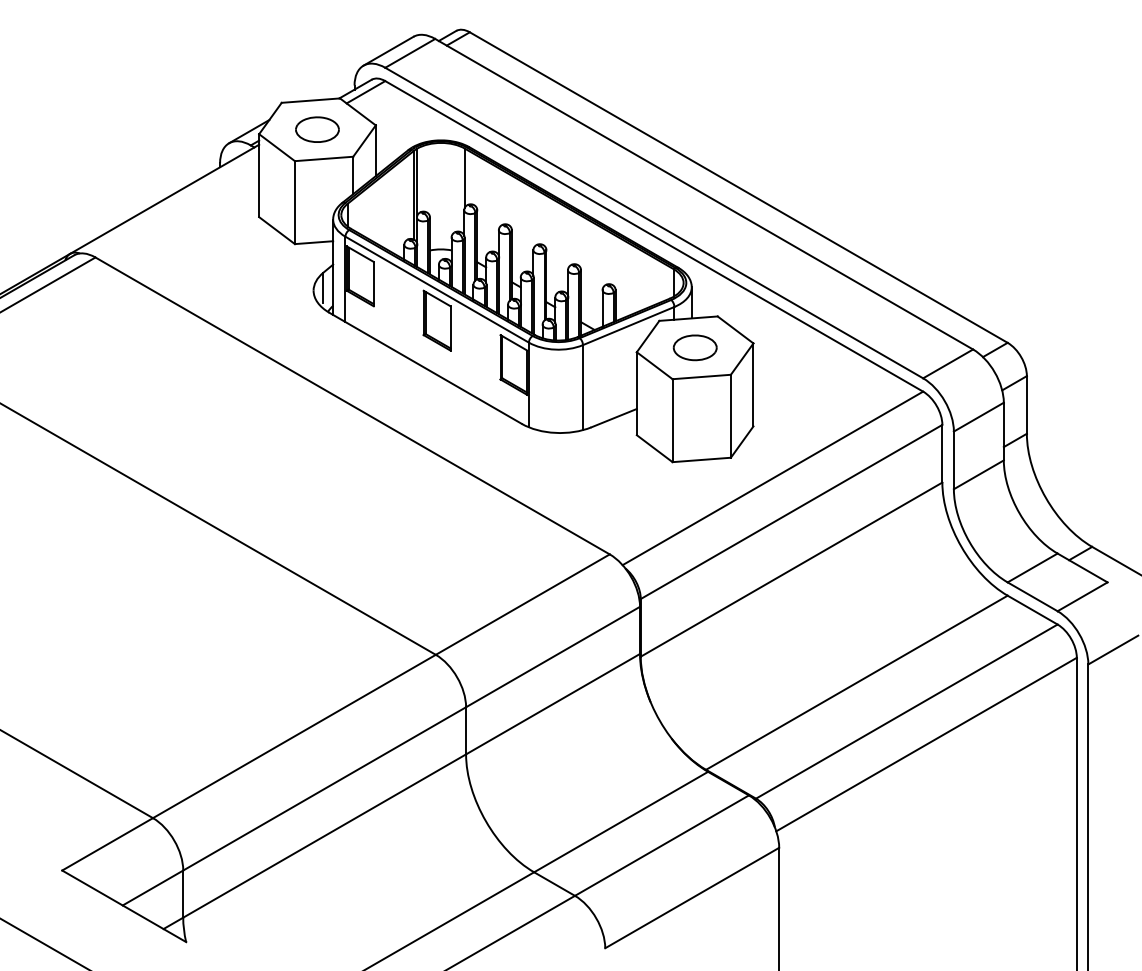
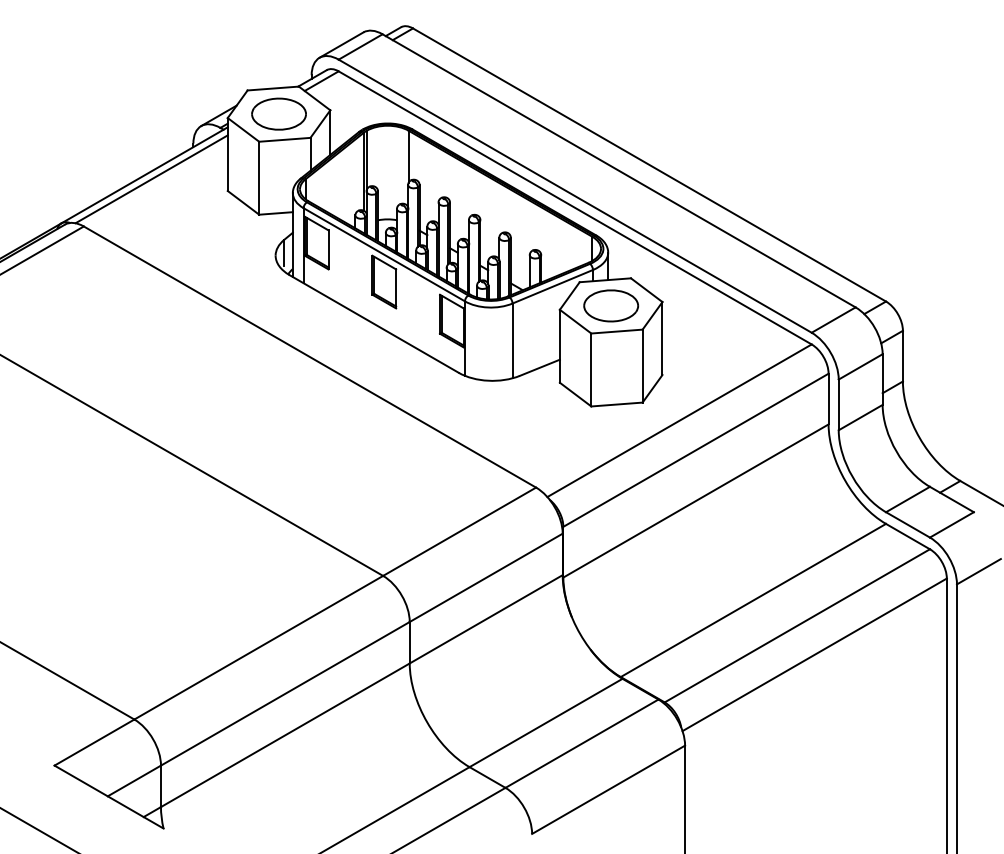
part: (316, 129) -> (278, 113), size x1.43
line: (172, 204) -> (151, 179), added
part: (695, 347) -> (611, 305), size x1.43

